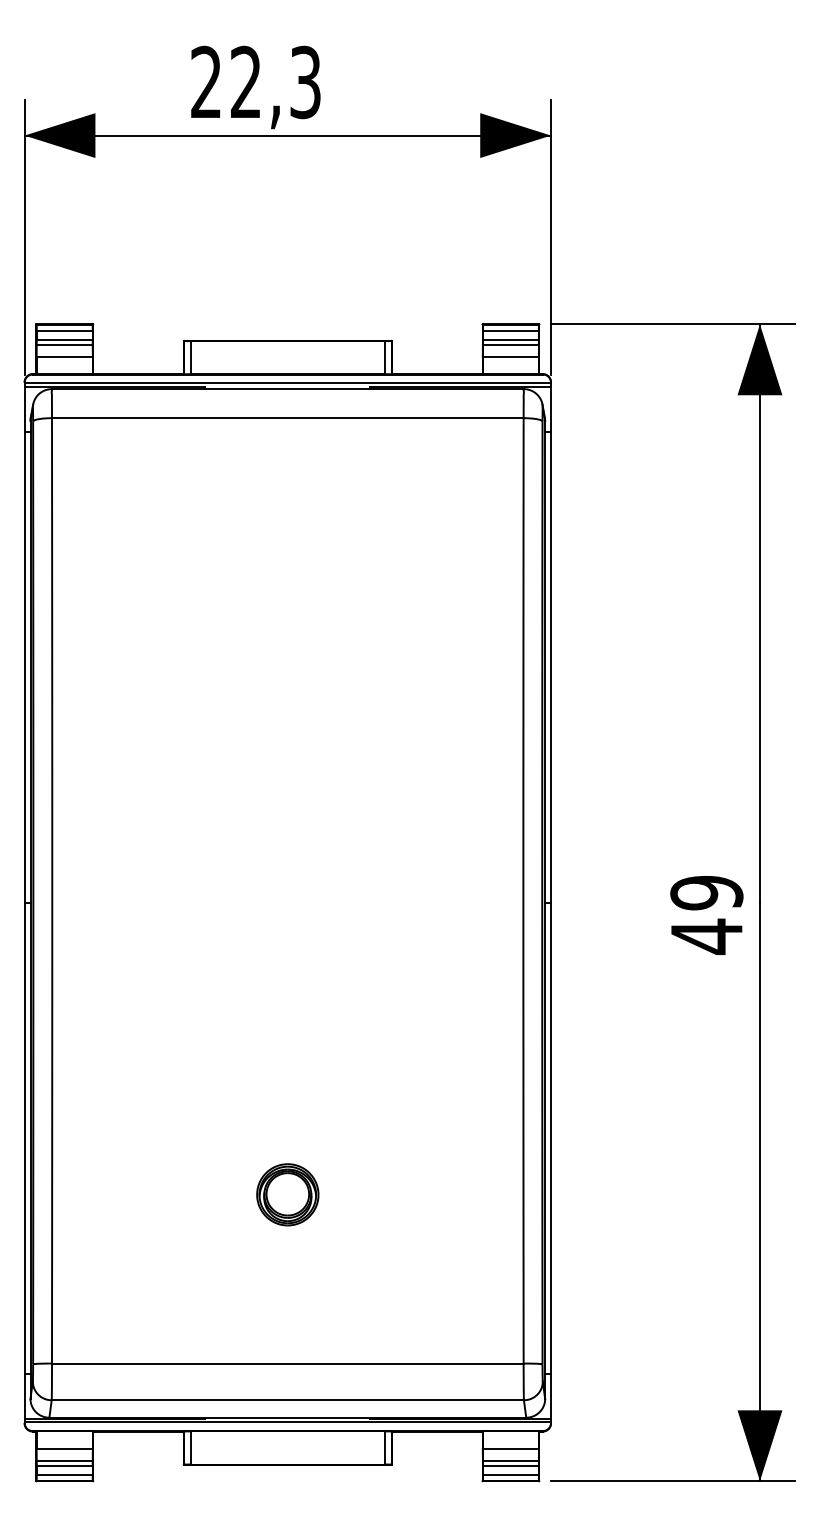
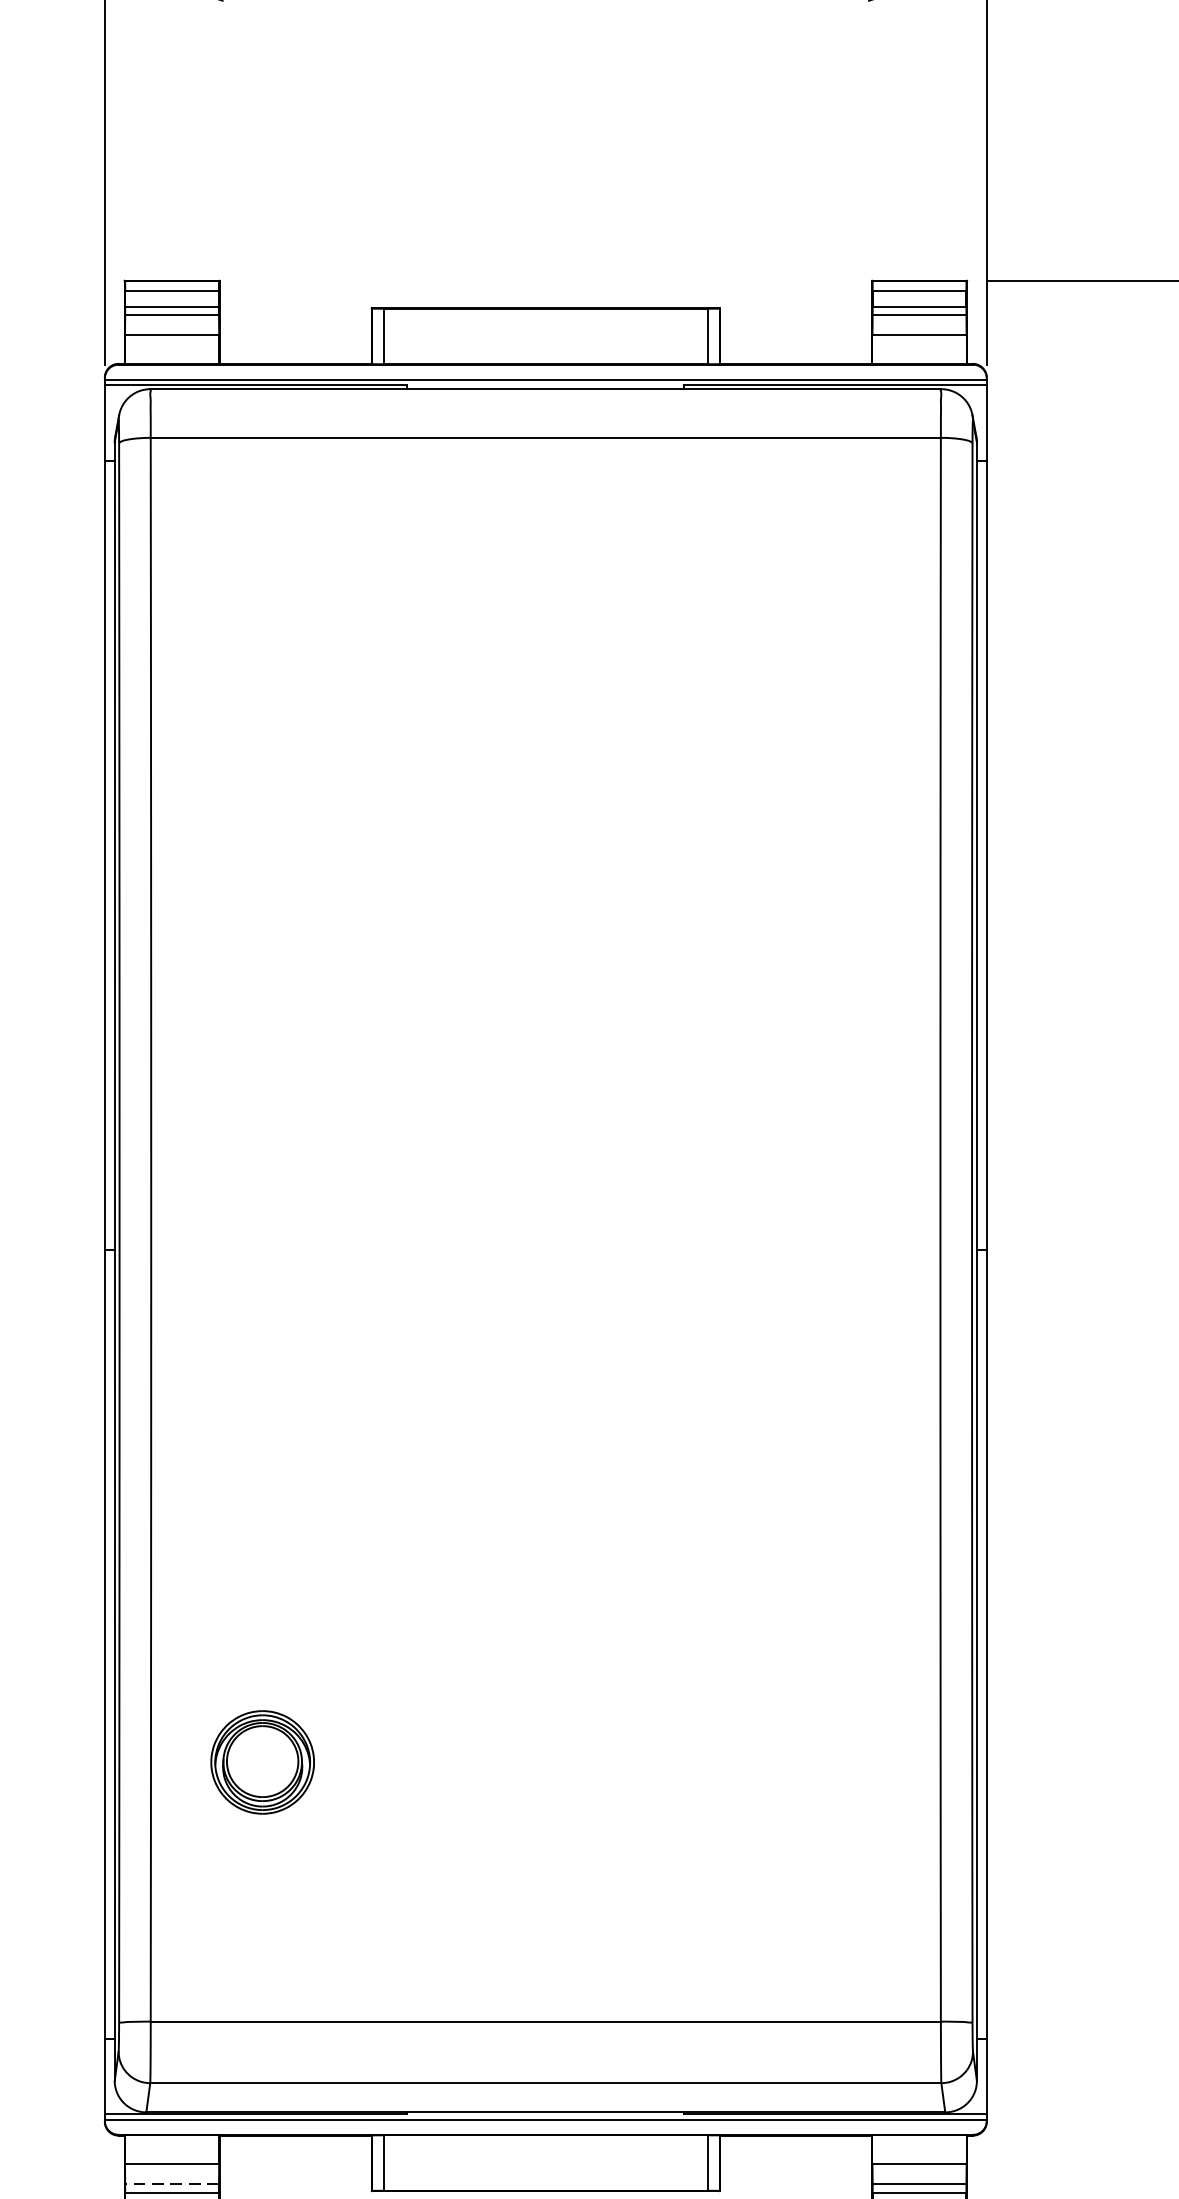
part: (287, 1194) -> (262, 1761), moved
line: (64, 1460) -> (171, 2184), solid -> dashed

